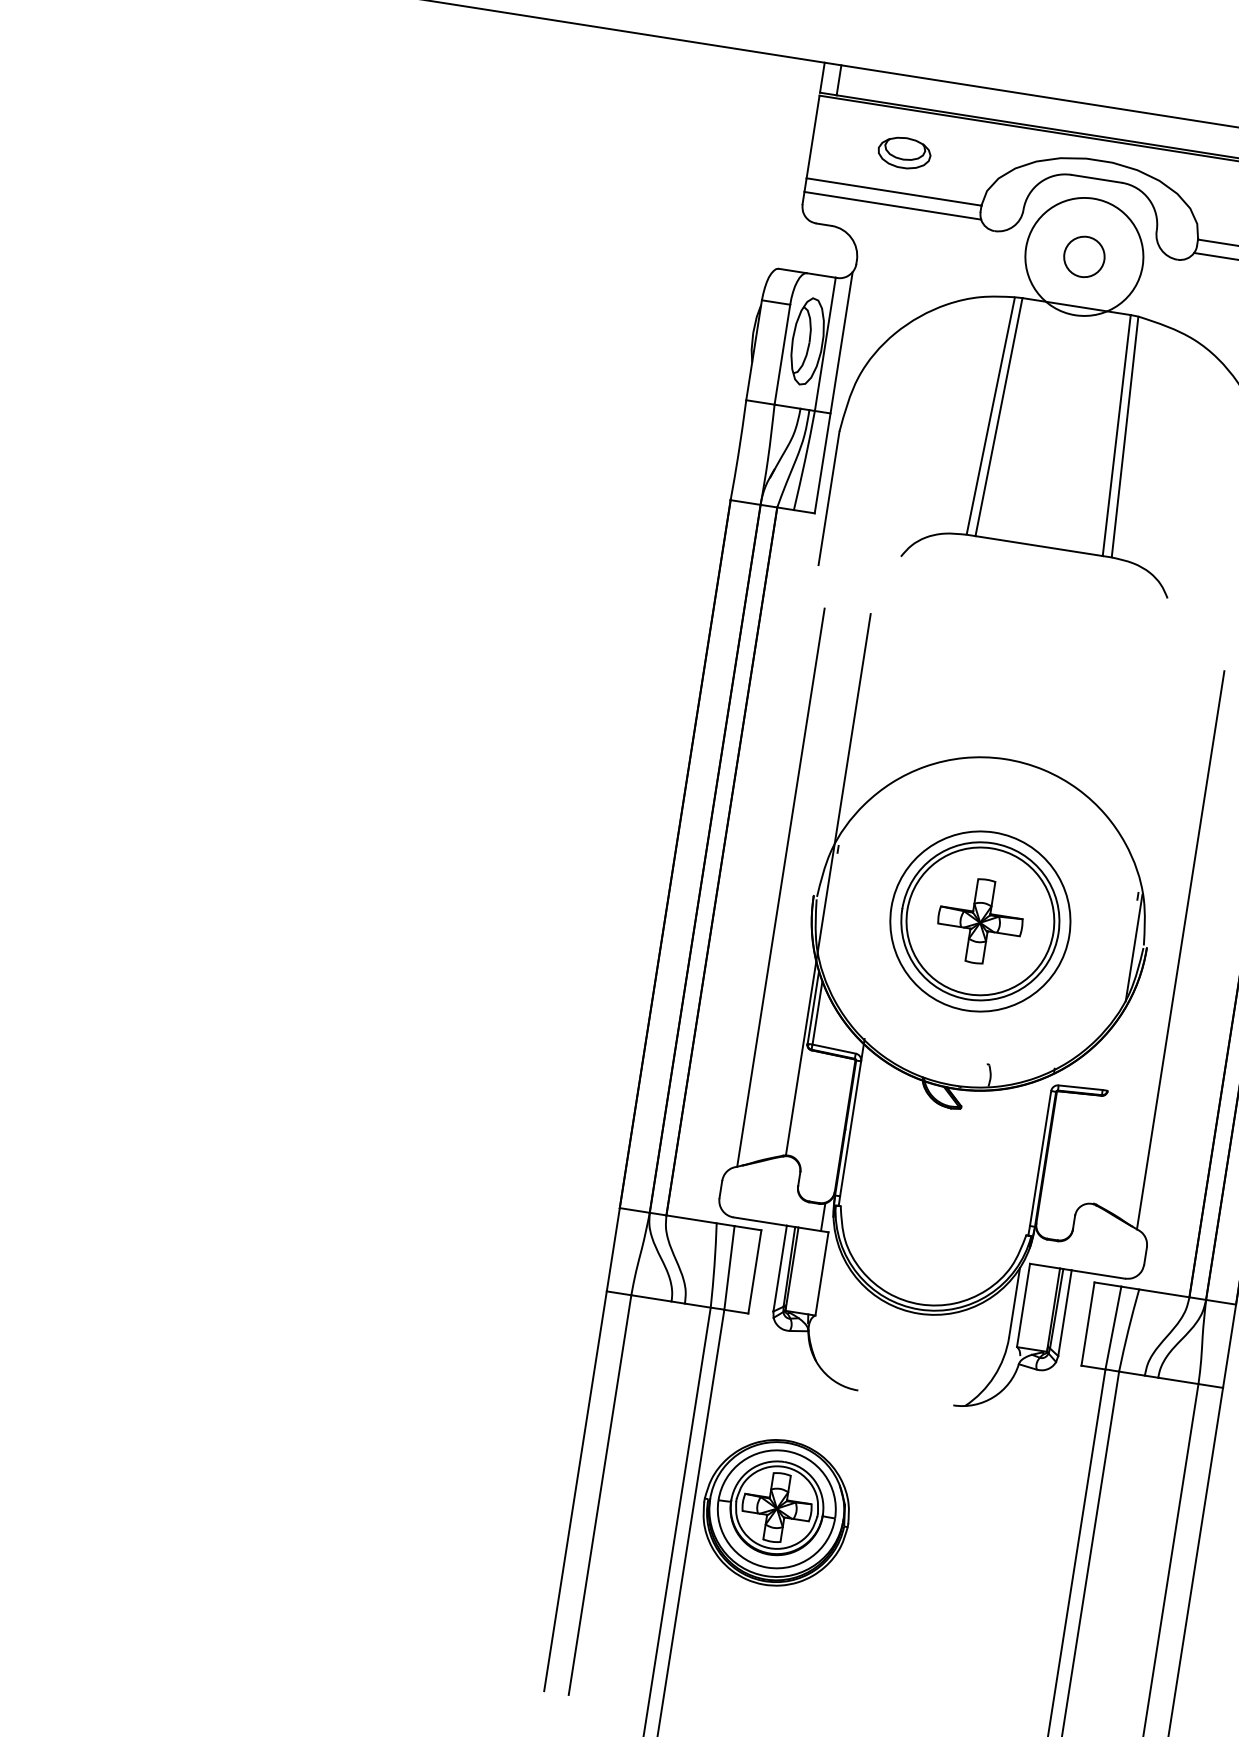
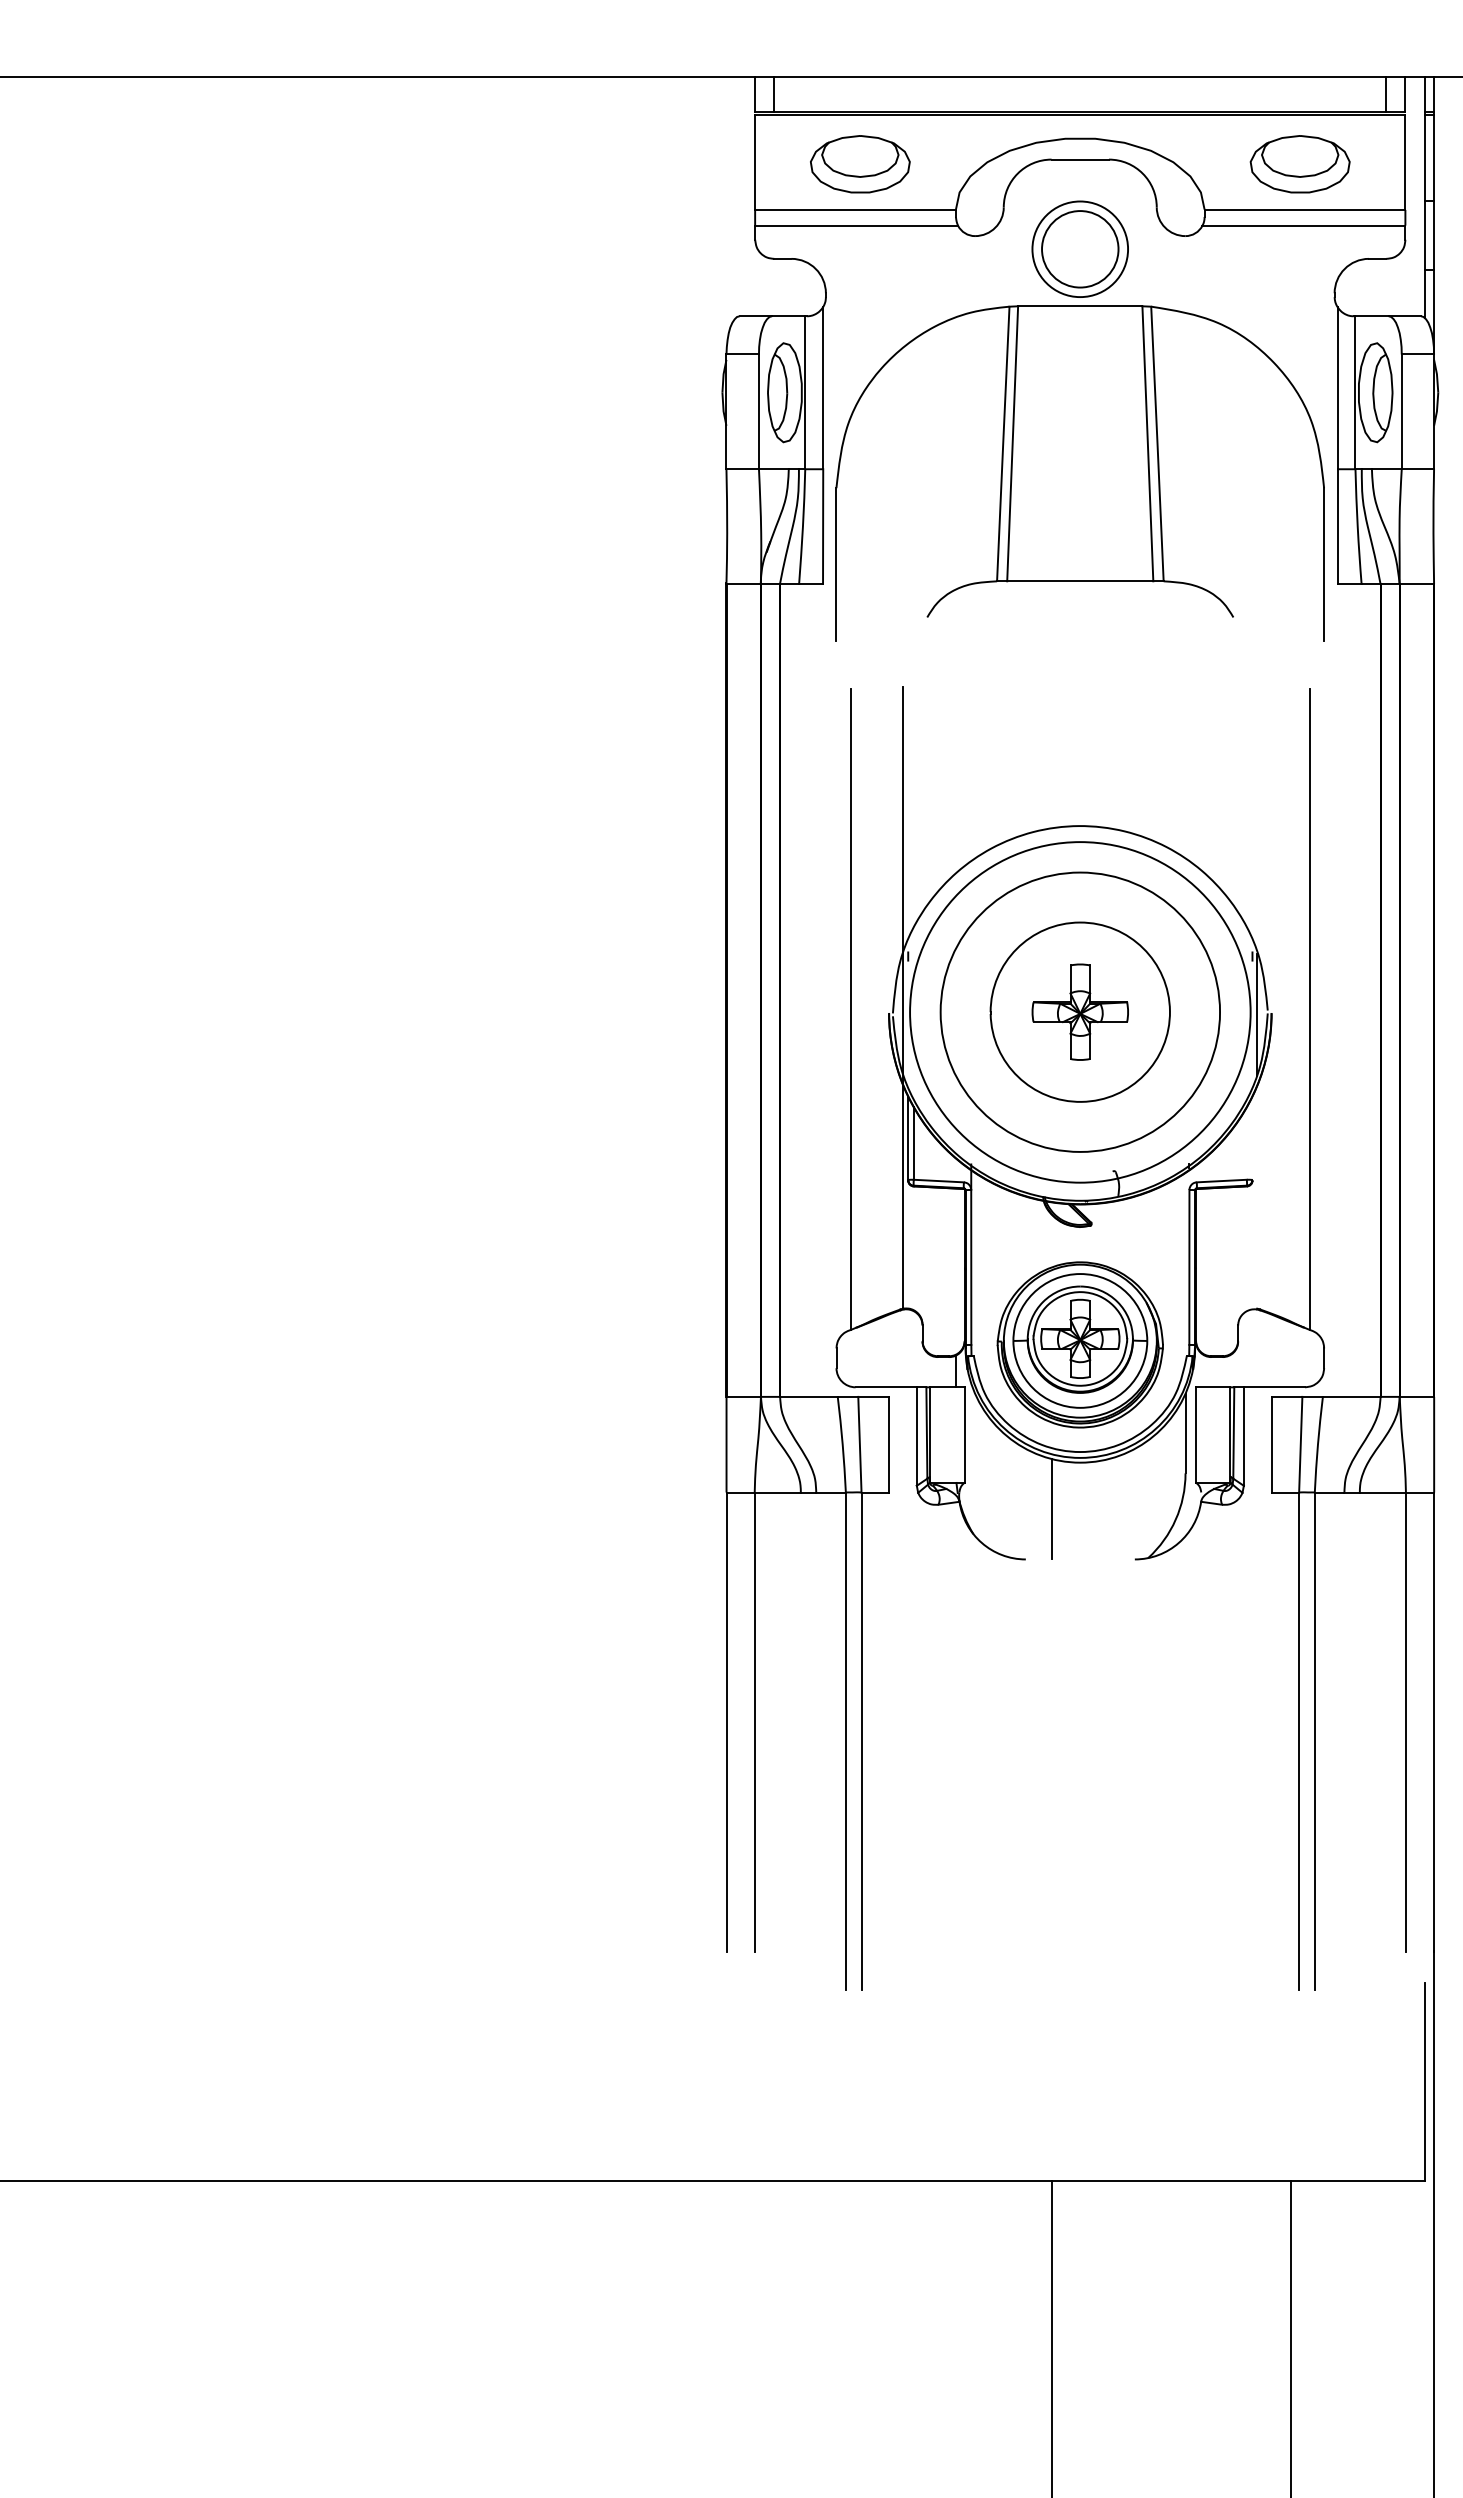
part: (904, 153) -> (860, 164), size x1.67
circle: (1084, 257) -> (1080, 249), size x0.71
circle: (1084, 257) -> (1080, 249), size x1.67
circle: (980, 920) -> (1080, 1011), size x1.67
circle: (980, 921) -> (1080, 1012), size x1.67
line: (887, 1350) -> (1051, 1509), added
part: (775, 1512) -> (1079, 1344), moved

